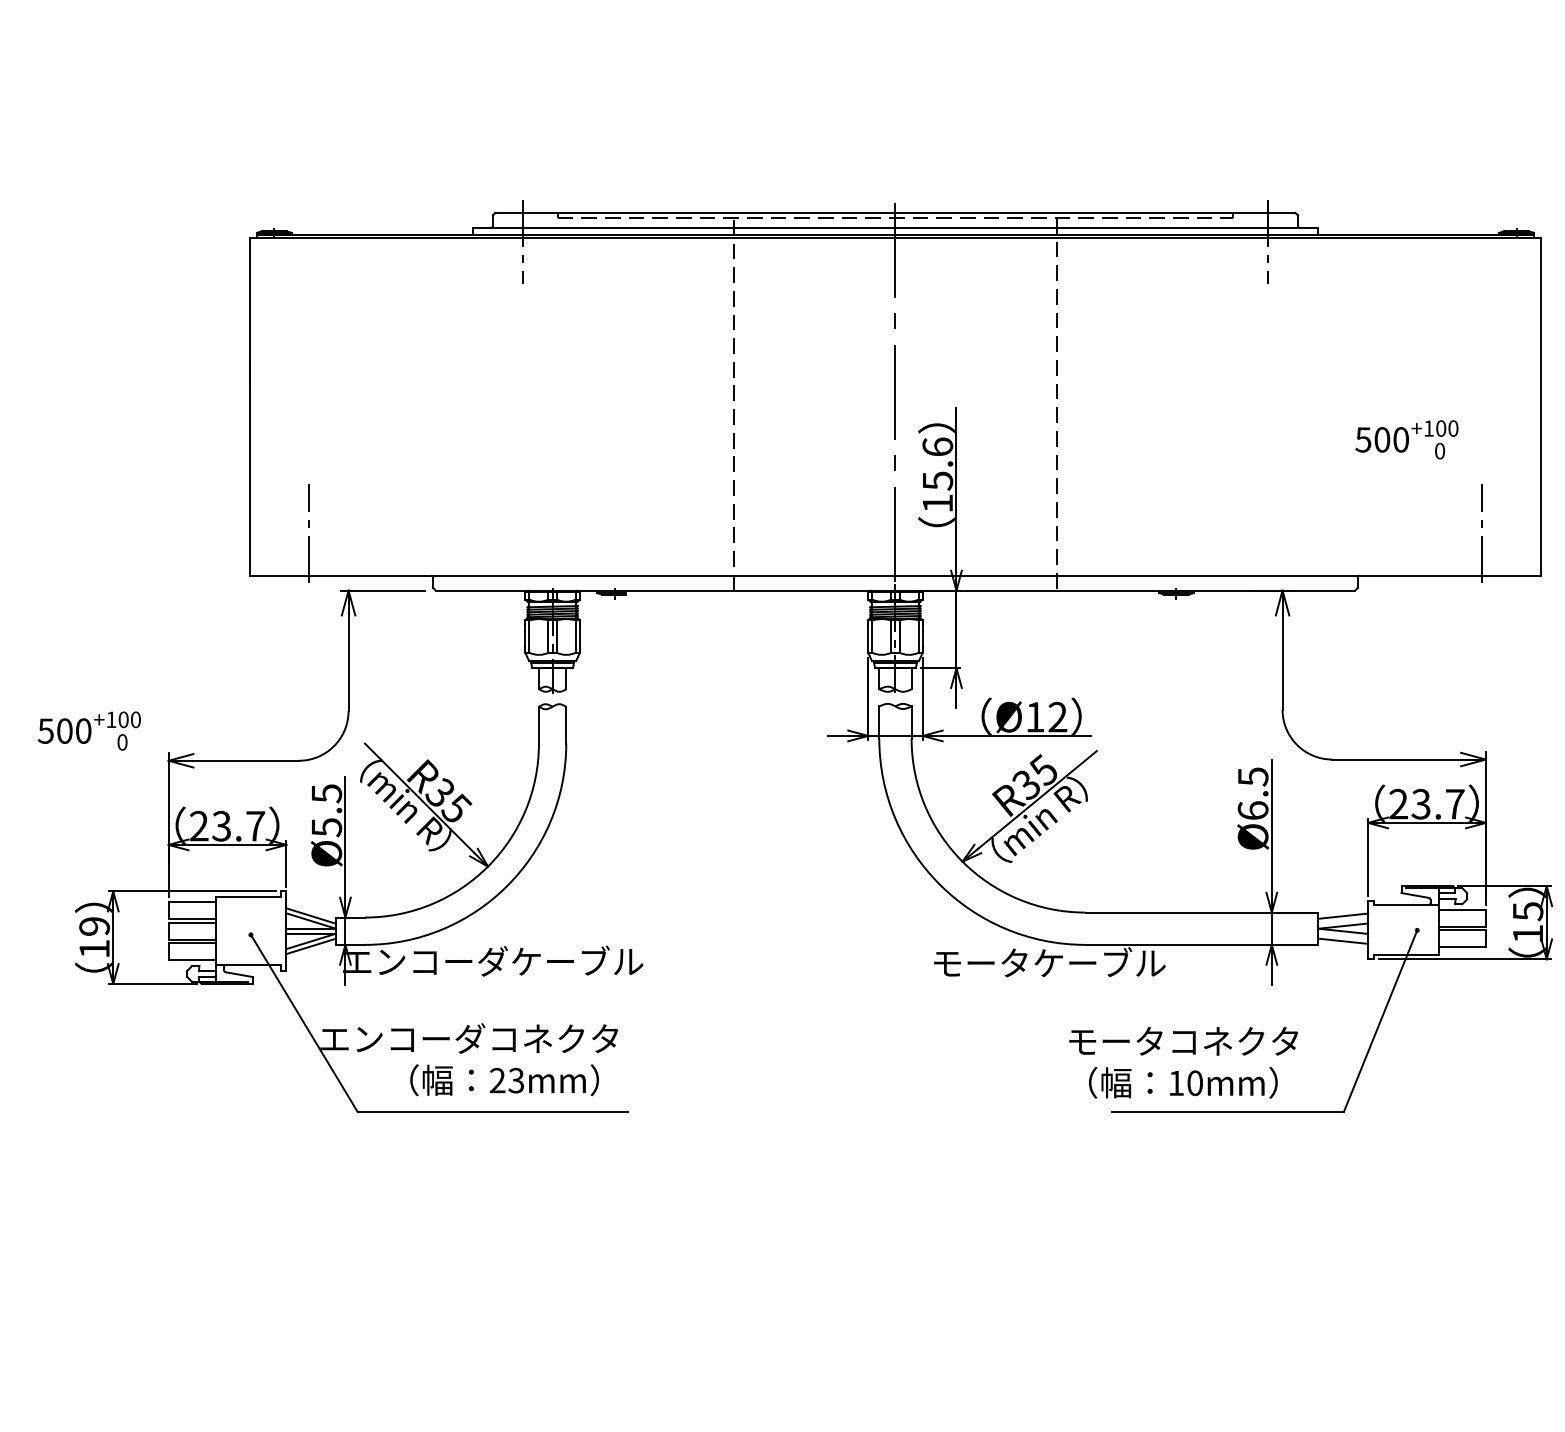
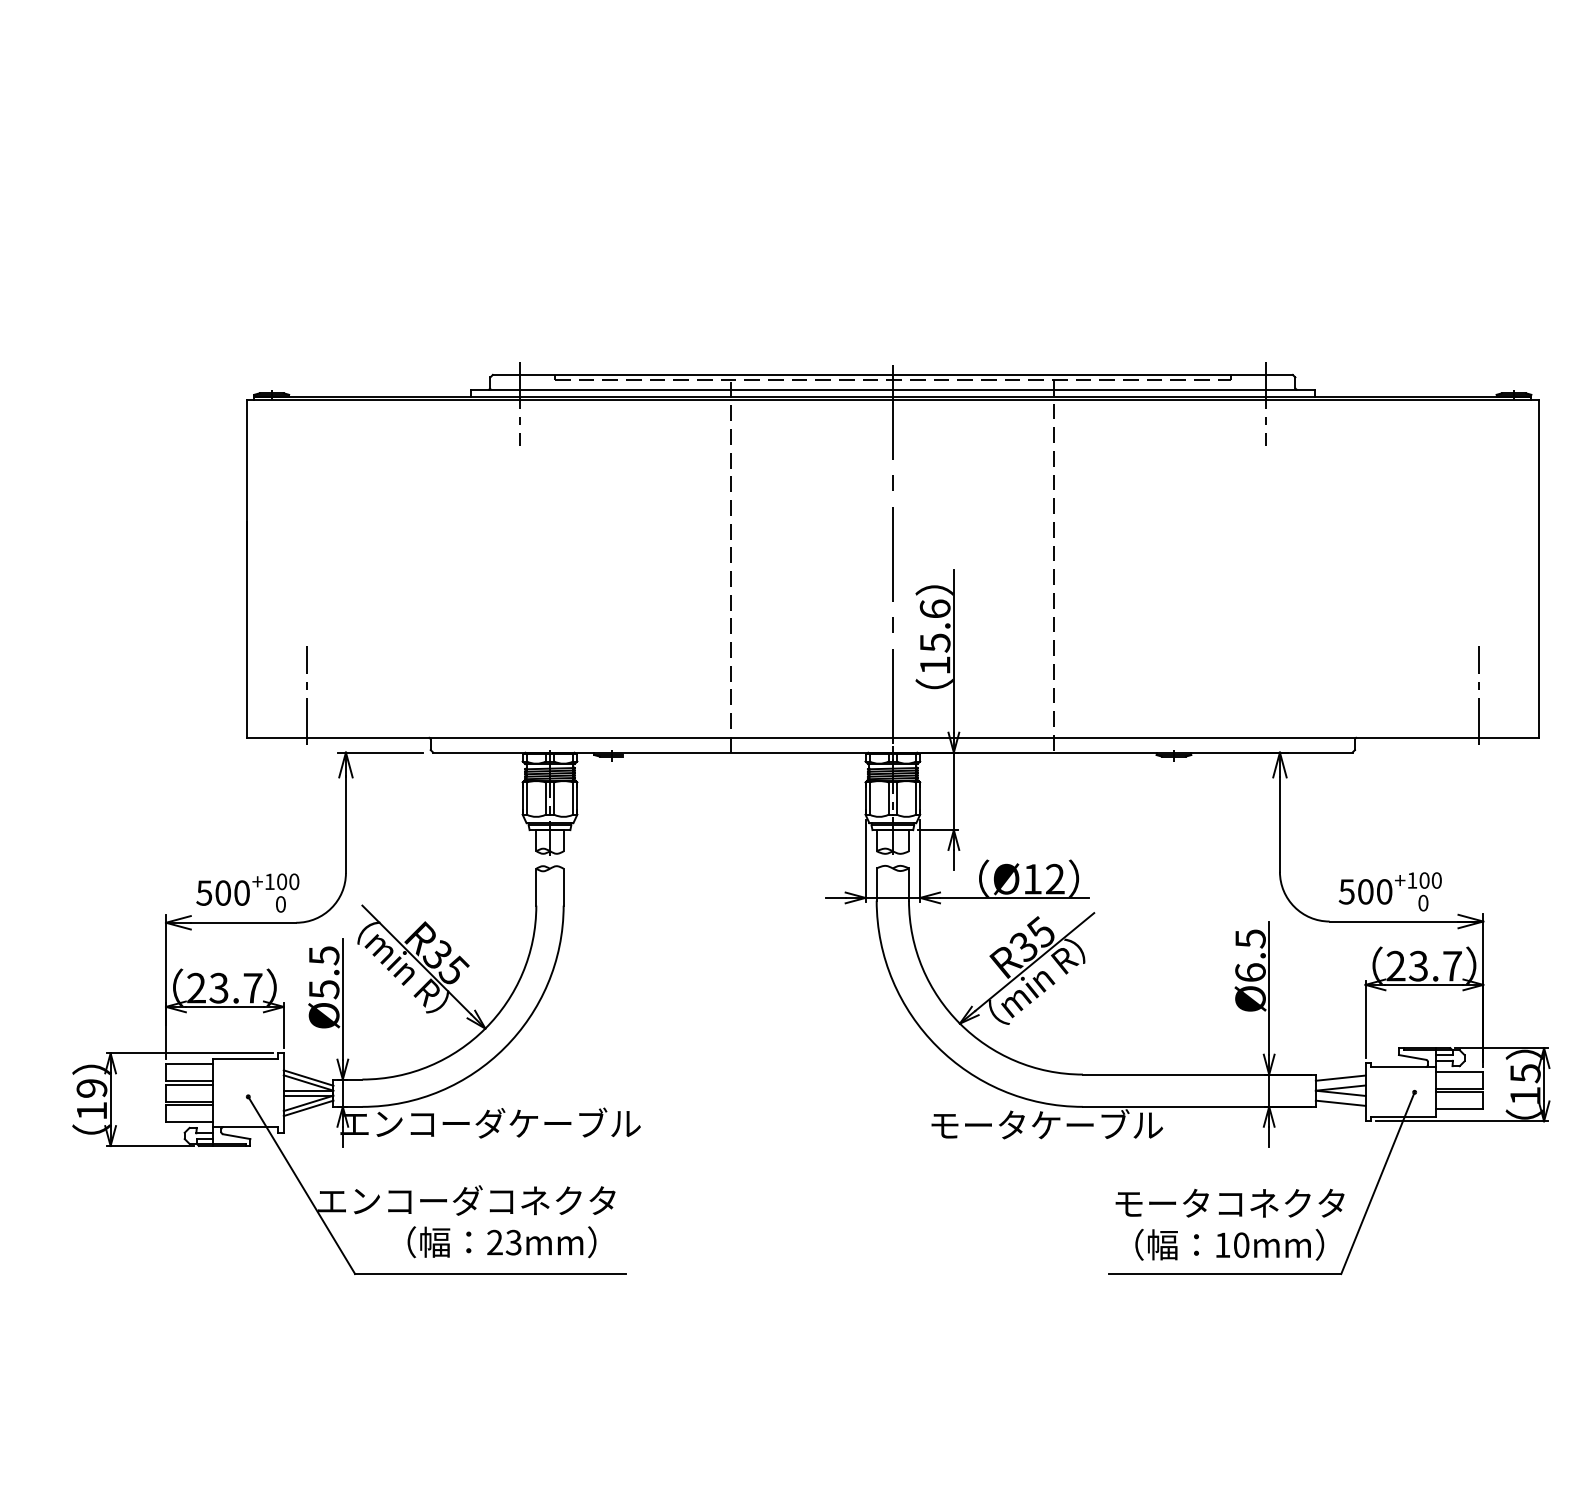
text: (1406, 439) -> (1389, 891), moved
text: (89, 730) -> (247, 892), moved
text: (1183, 1062) -> (1229, 1224), moved

